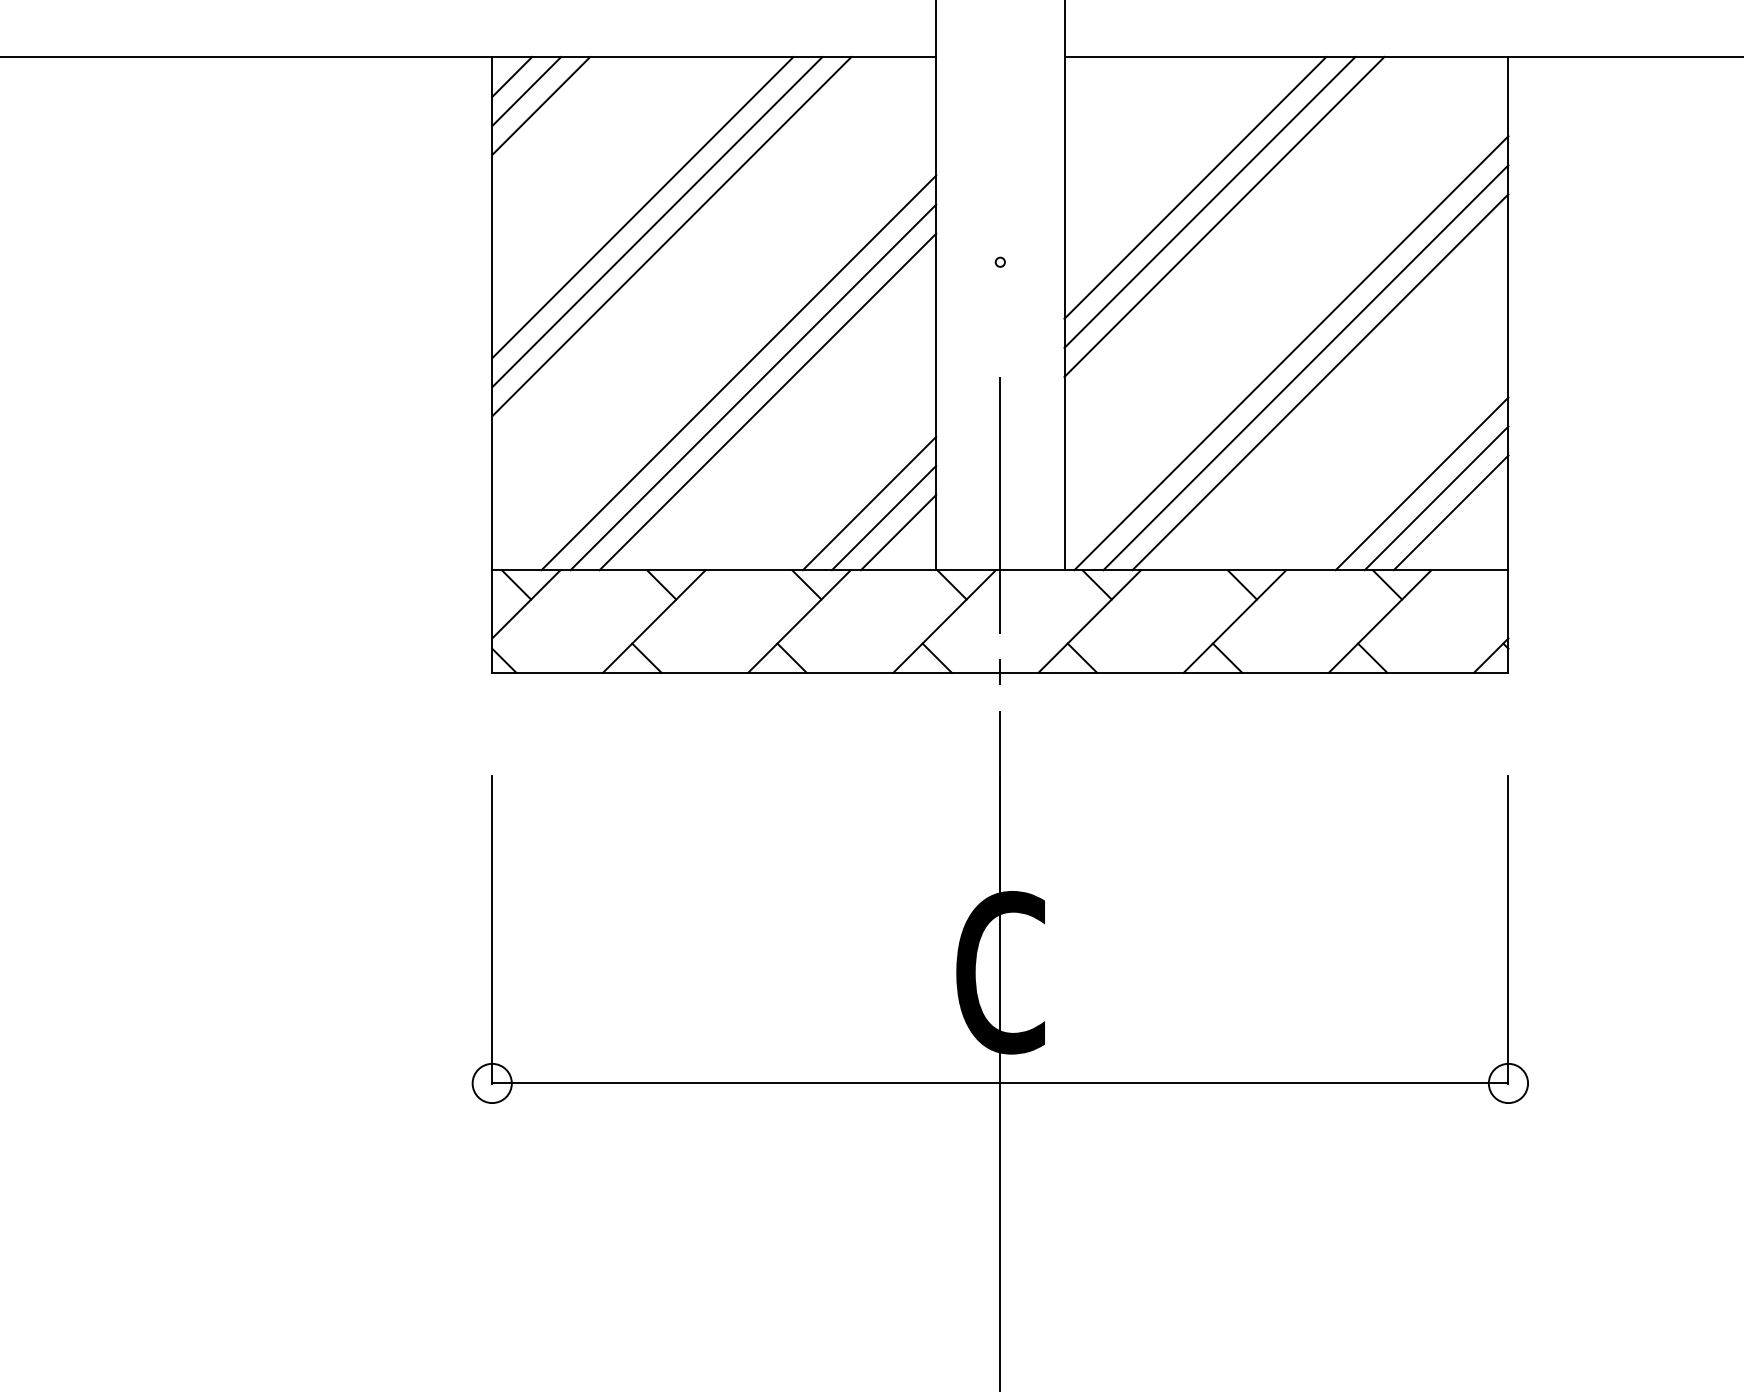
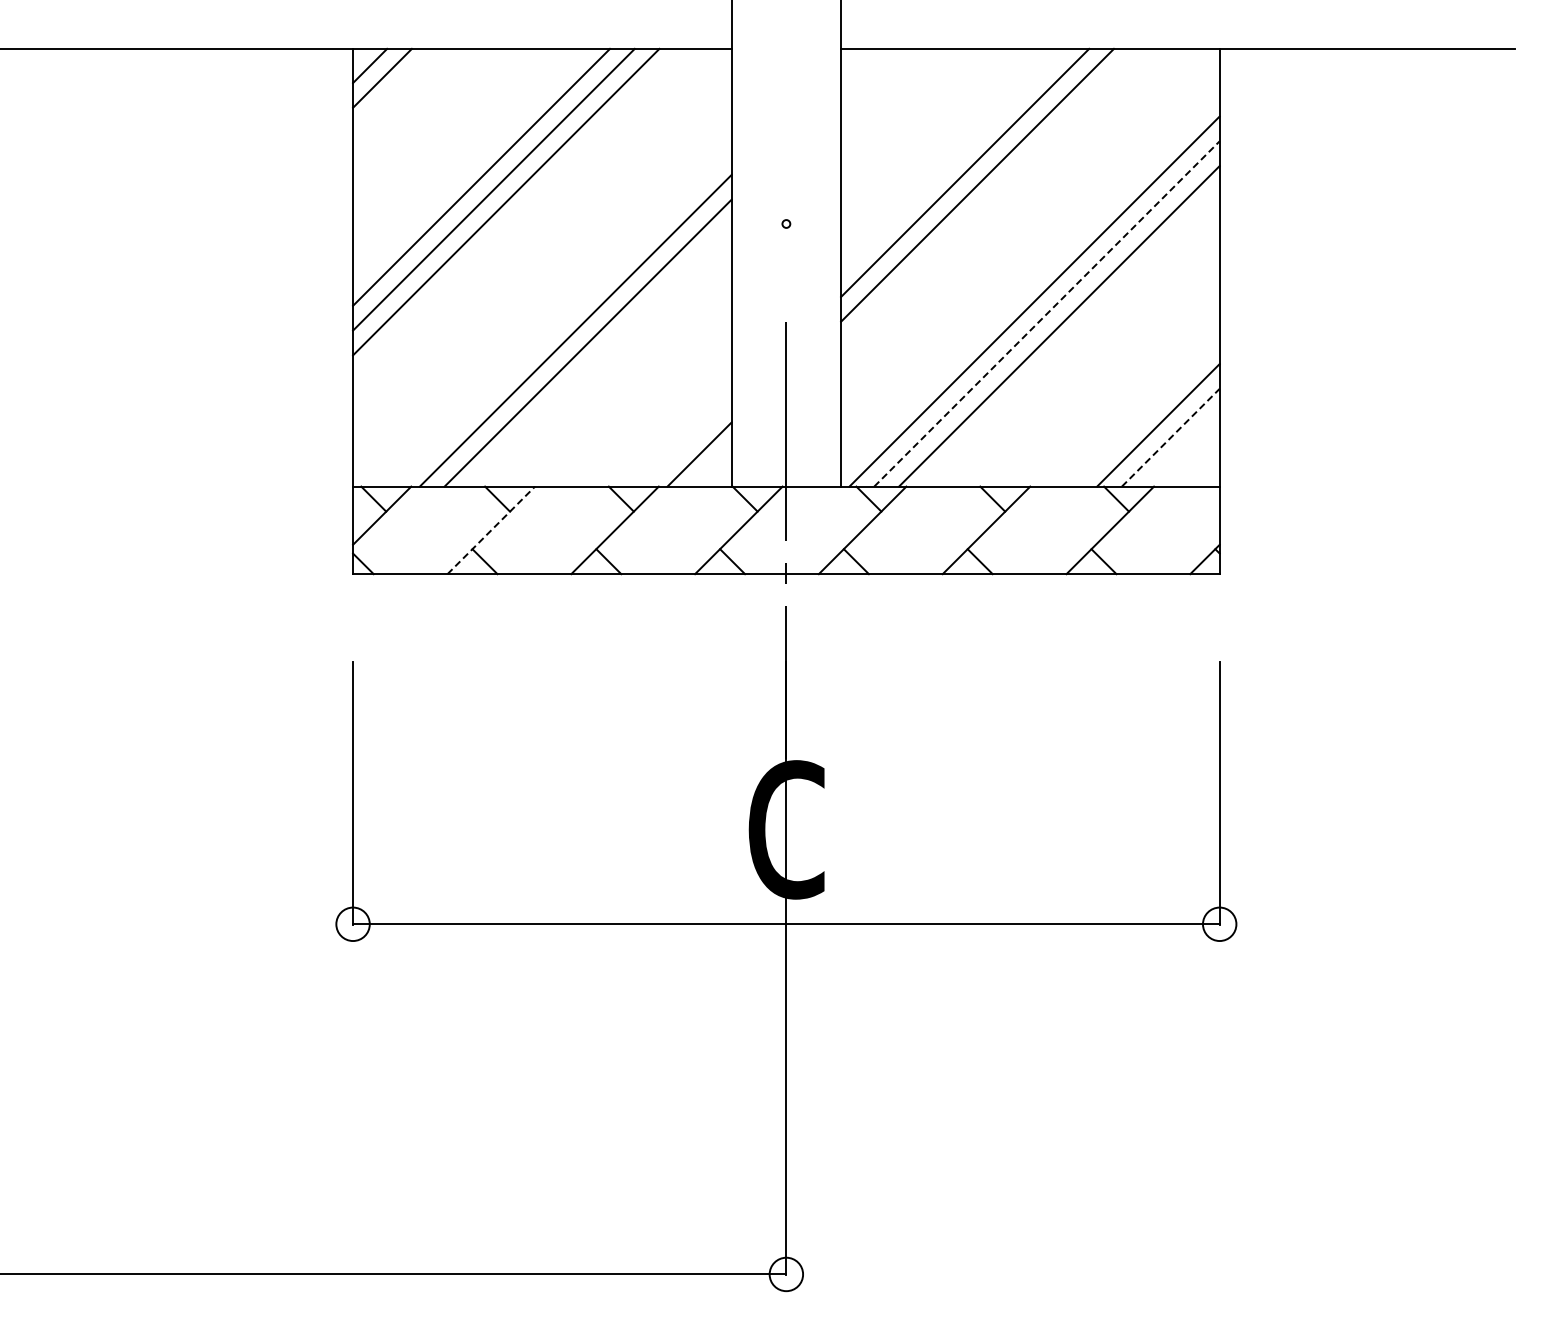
line: (540, 105) -> (394, 90), removed
line: (1195, 187) -> (952, 160), removed
line: (1306, 367) -> (1047, 313), solid -> dashed
line: (738, 373) -> (563, 318), removed
line: (1421, 483) -> (1145, 412), removed
line: (869, 503) -> (674, 429), removed
line: (1451, 512) -> (1171, 437), solid -> dashed
line: (883, 517) -> (686, 441), removed
line: (654, 621) -> (491, 530), solid -> dashed

